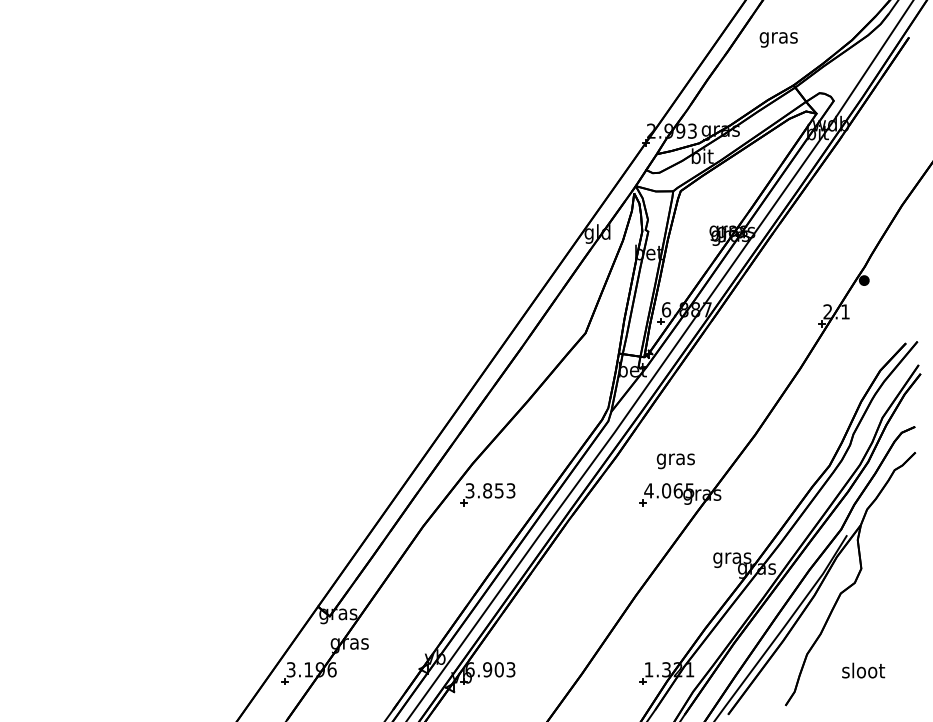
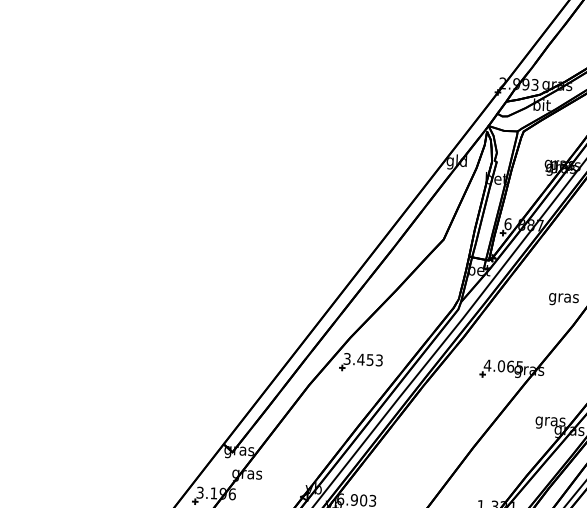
text: (675, 461) -> (563, 299), moved
text: (487, 490) -> (360, 359), 3.853 -> 3.453

